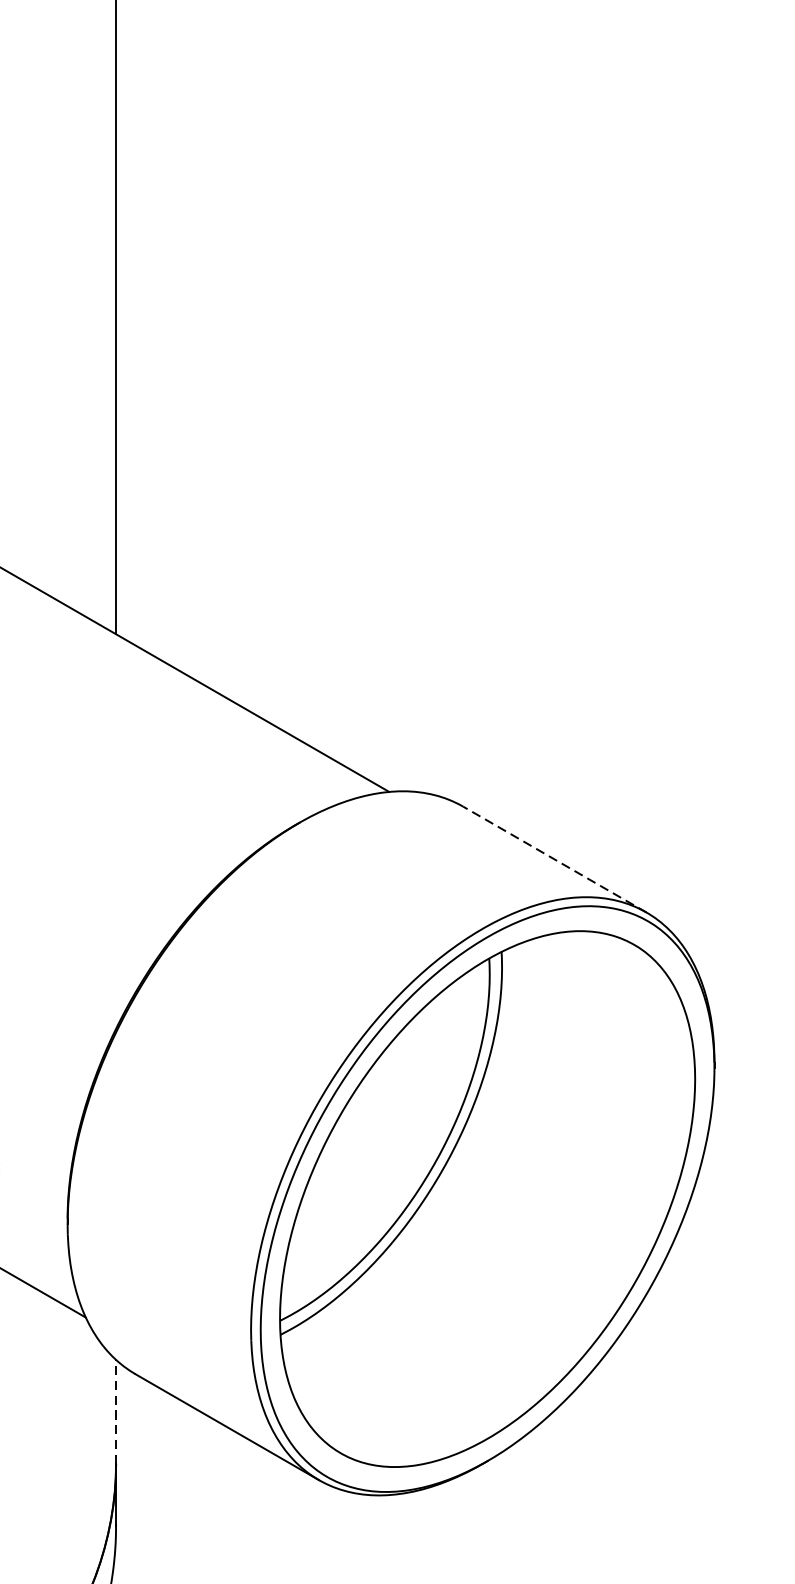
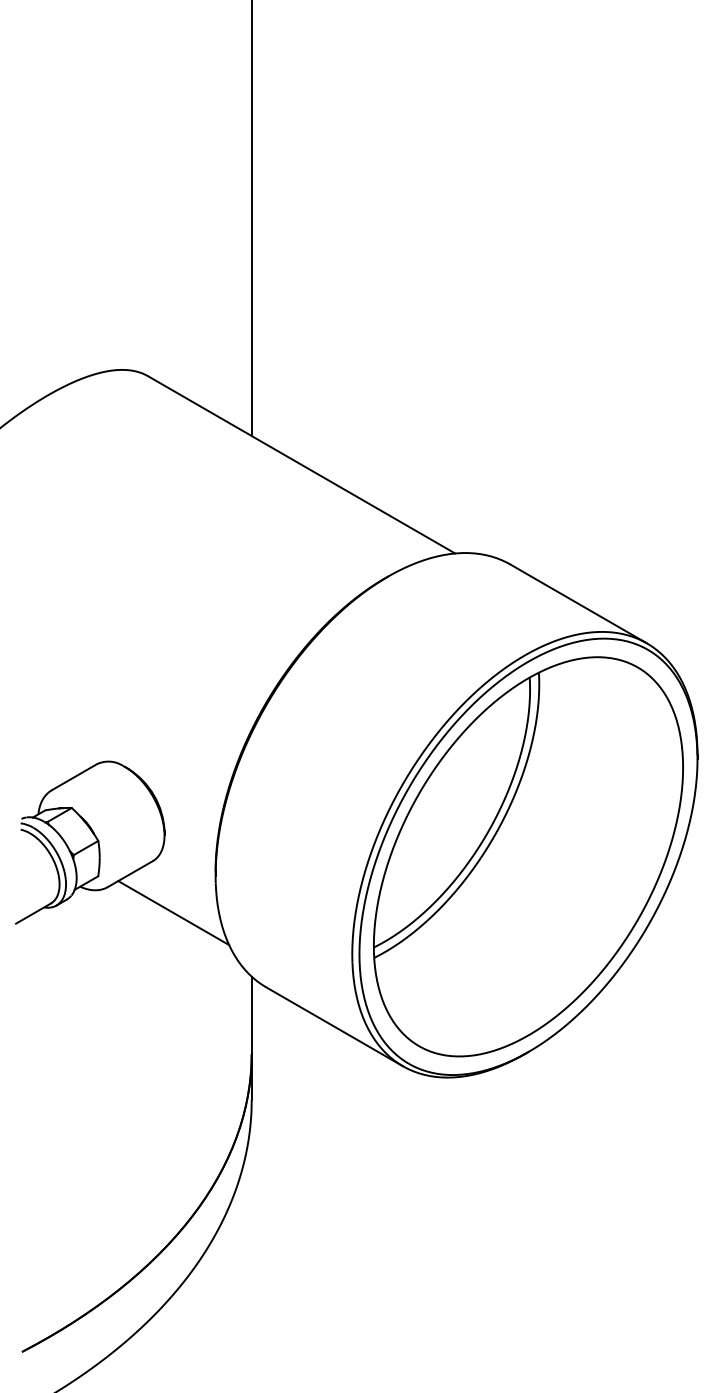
line: (554, 859) -> (578, 603), dashed -> solid
line: (115, 1412) -> (251, 1015), dashed -> solid

